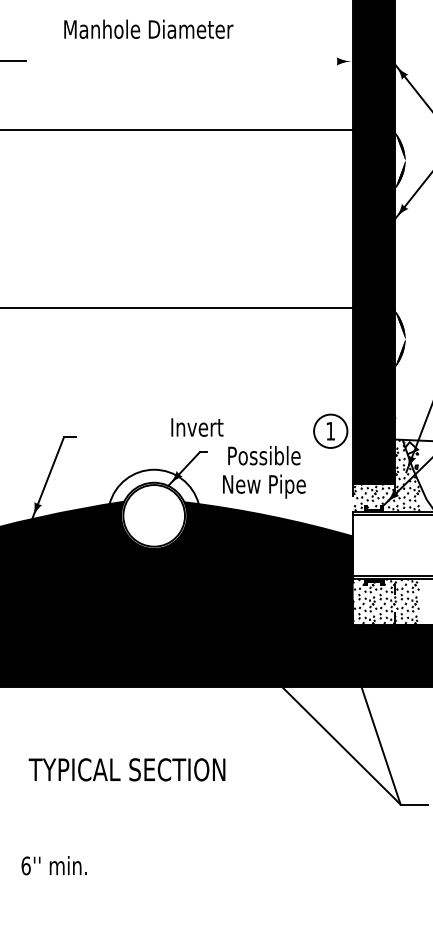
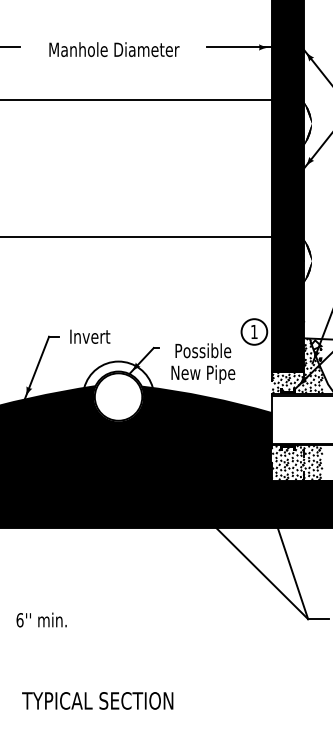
text: (148, 28) -> (114, 49), moved
line: (311, 61) -> (239, 47), added
text: (197, 427) -> (90, 336), moved
text: (126, 769) -> (97, 700), moved
text: (53, 865) -> (41, 619), moved

